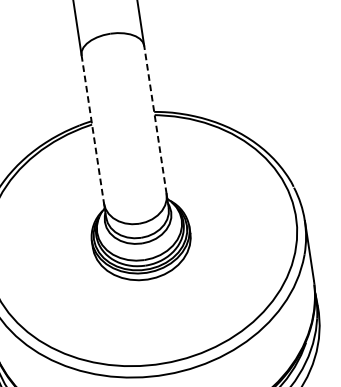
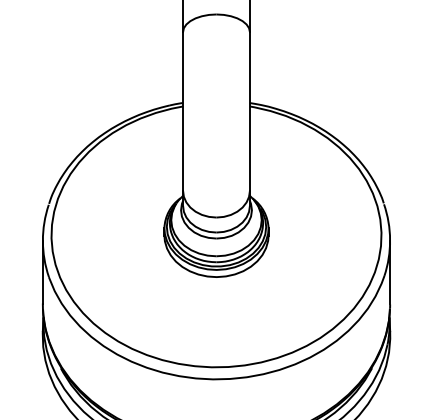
line: (154, 119) -> (249, 111), dashed -> solid
line: (93, 130) -> (183, 112), dashed -> solid

